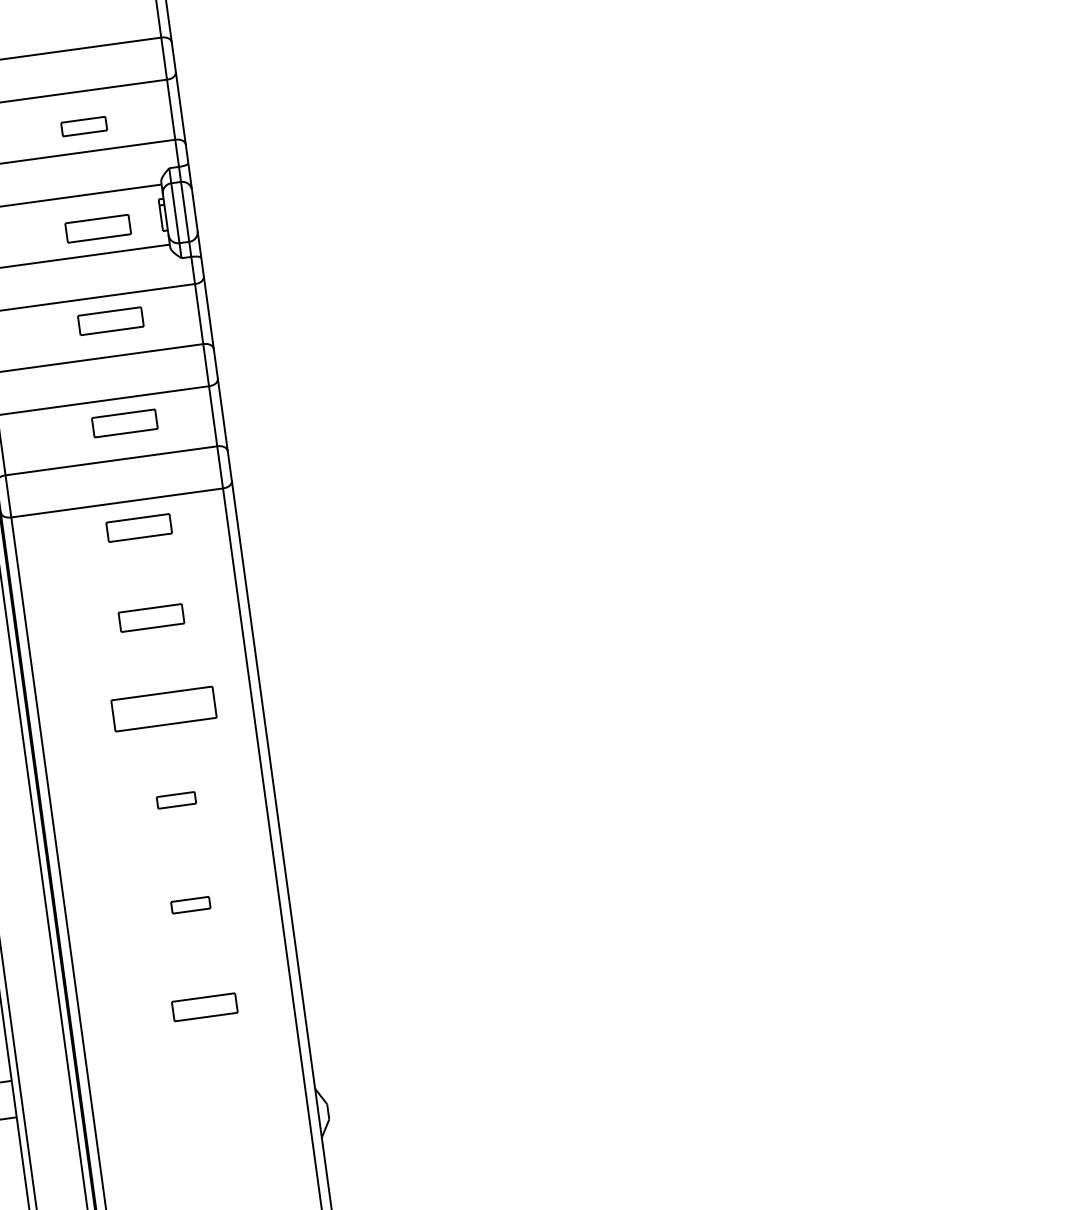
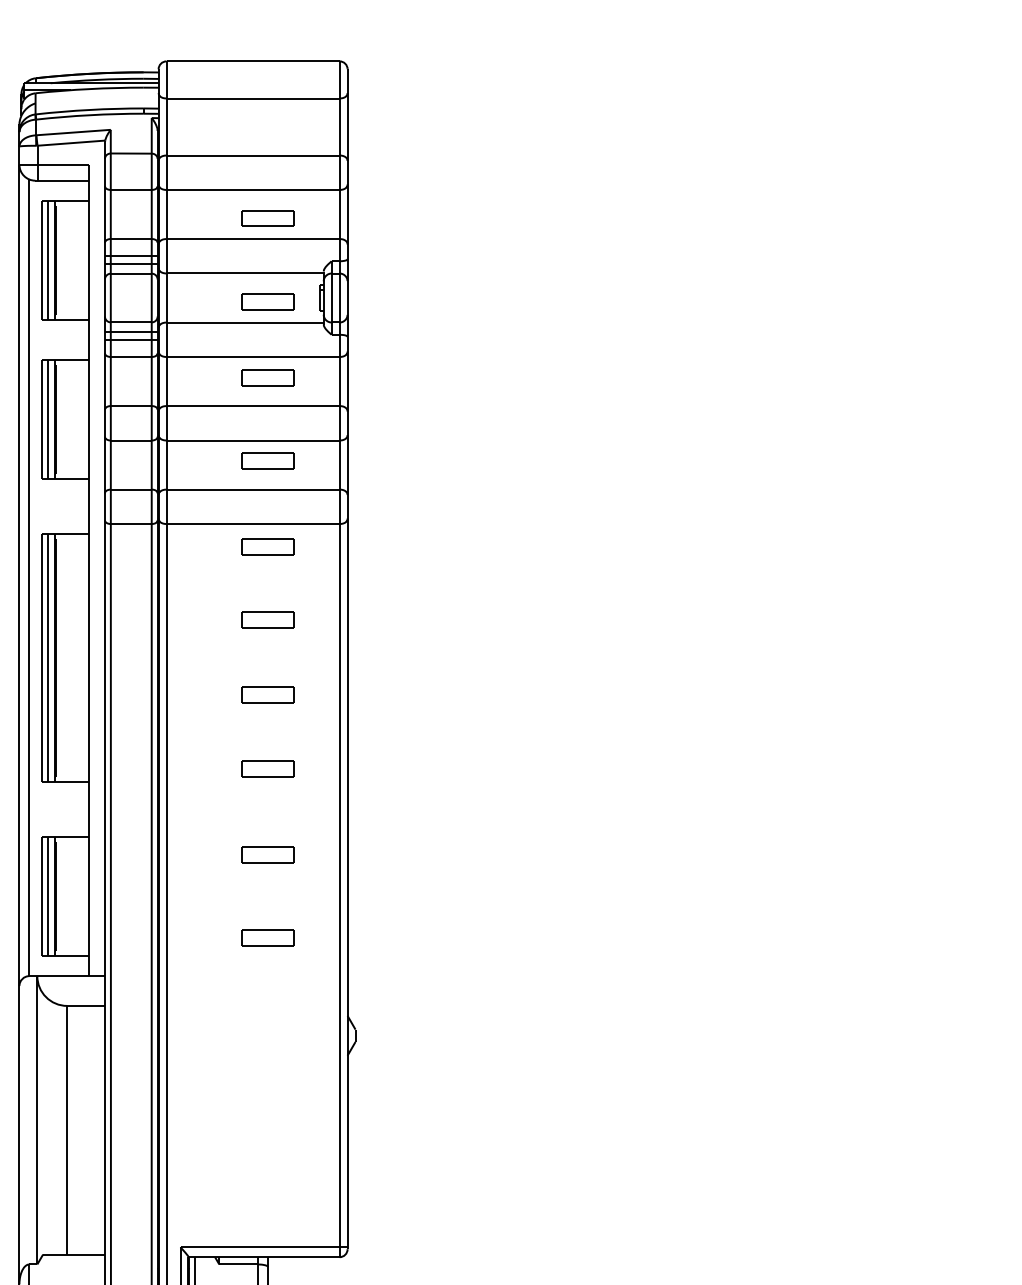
part: (83, 126) -> (267, 218), size x1.43
part: (163, 709) -> (267, 694), size x0.62
part: (175, 799) -> (267, 768), size x1.67
part: (190, 904) -> (267, 854), size x1.67

